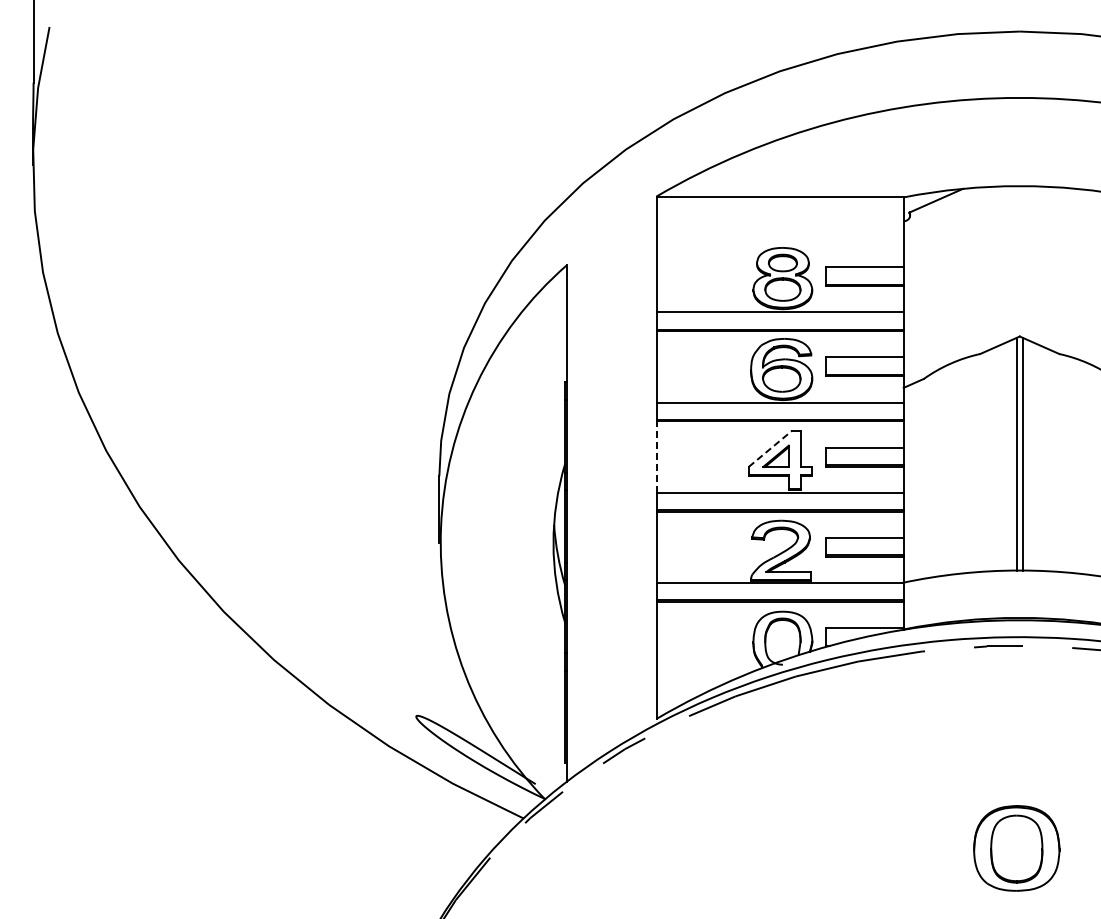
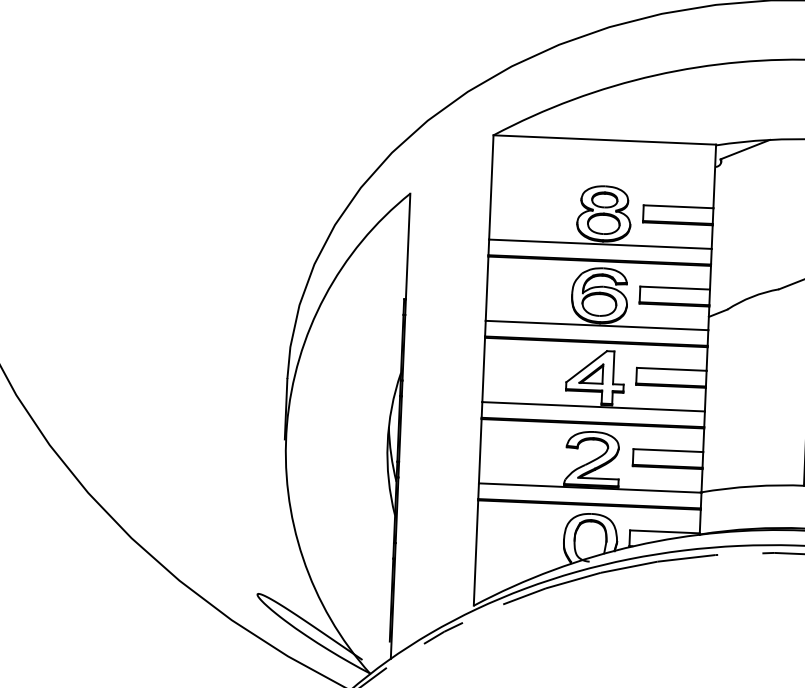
line: (770, 448) -> (586, 366), dashed -> solid
line: (656, 457) -> (483, 370), dashed -> solid

